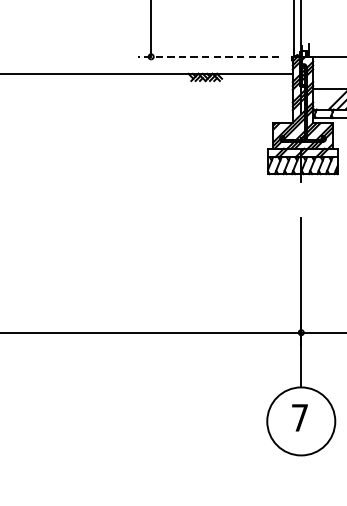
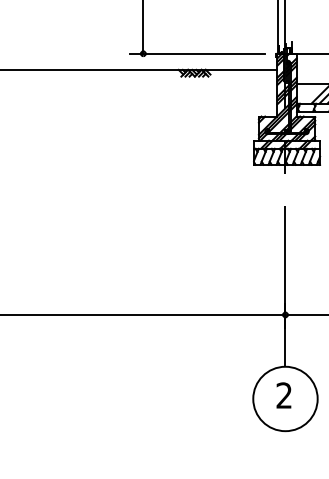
line: (208, 56) -> (197, 53), dashed -> solid
text: (299, 417) -> (283, 395), 7 -> 2

